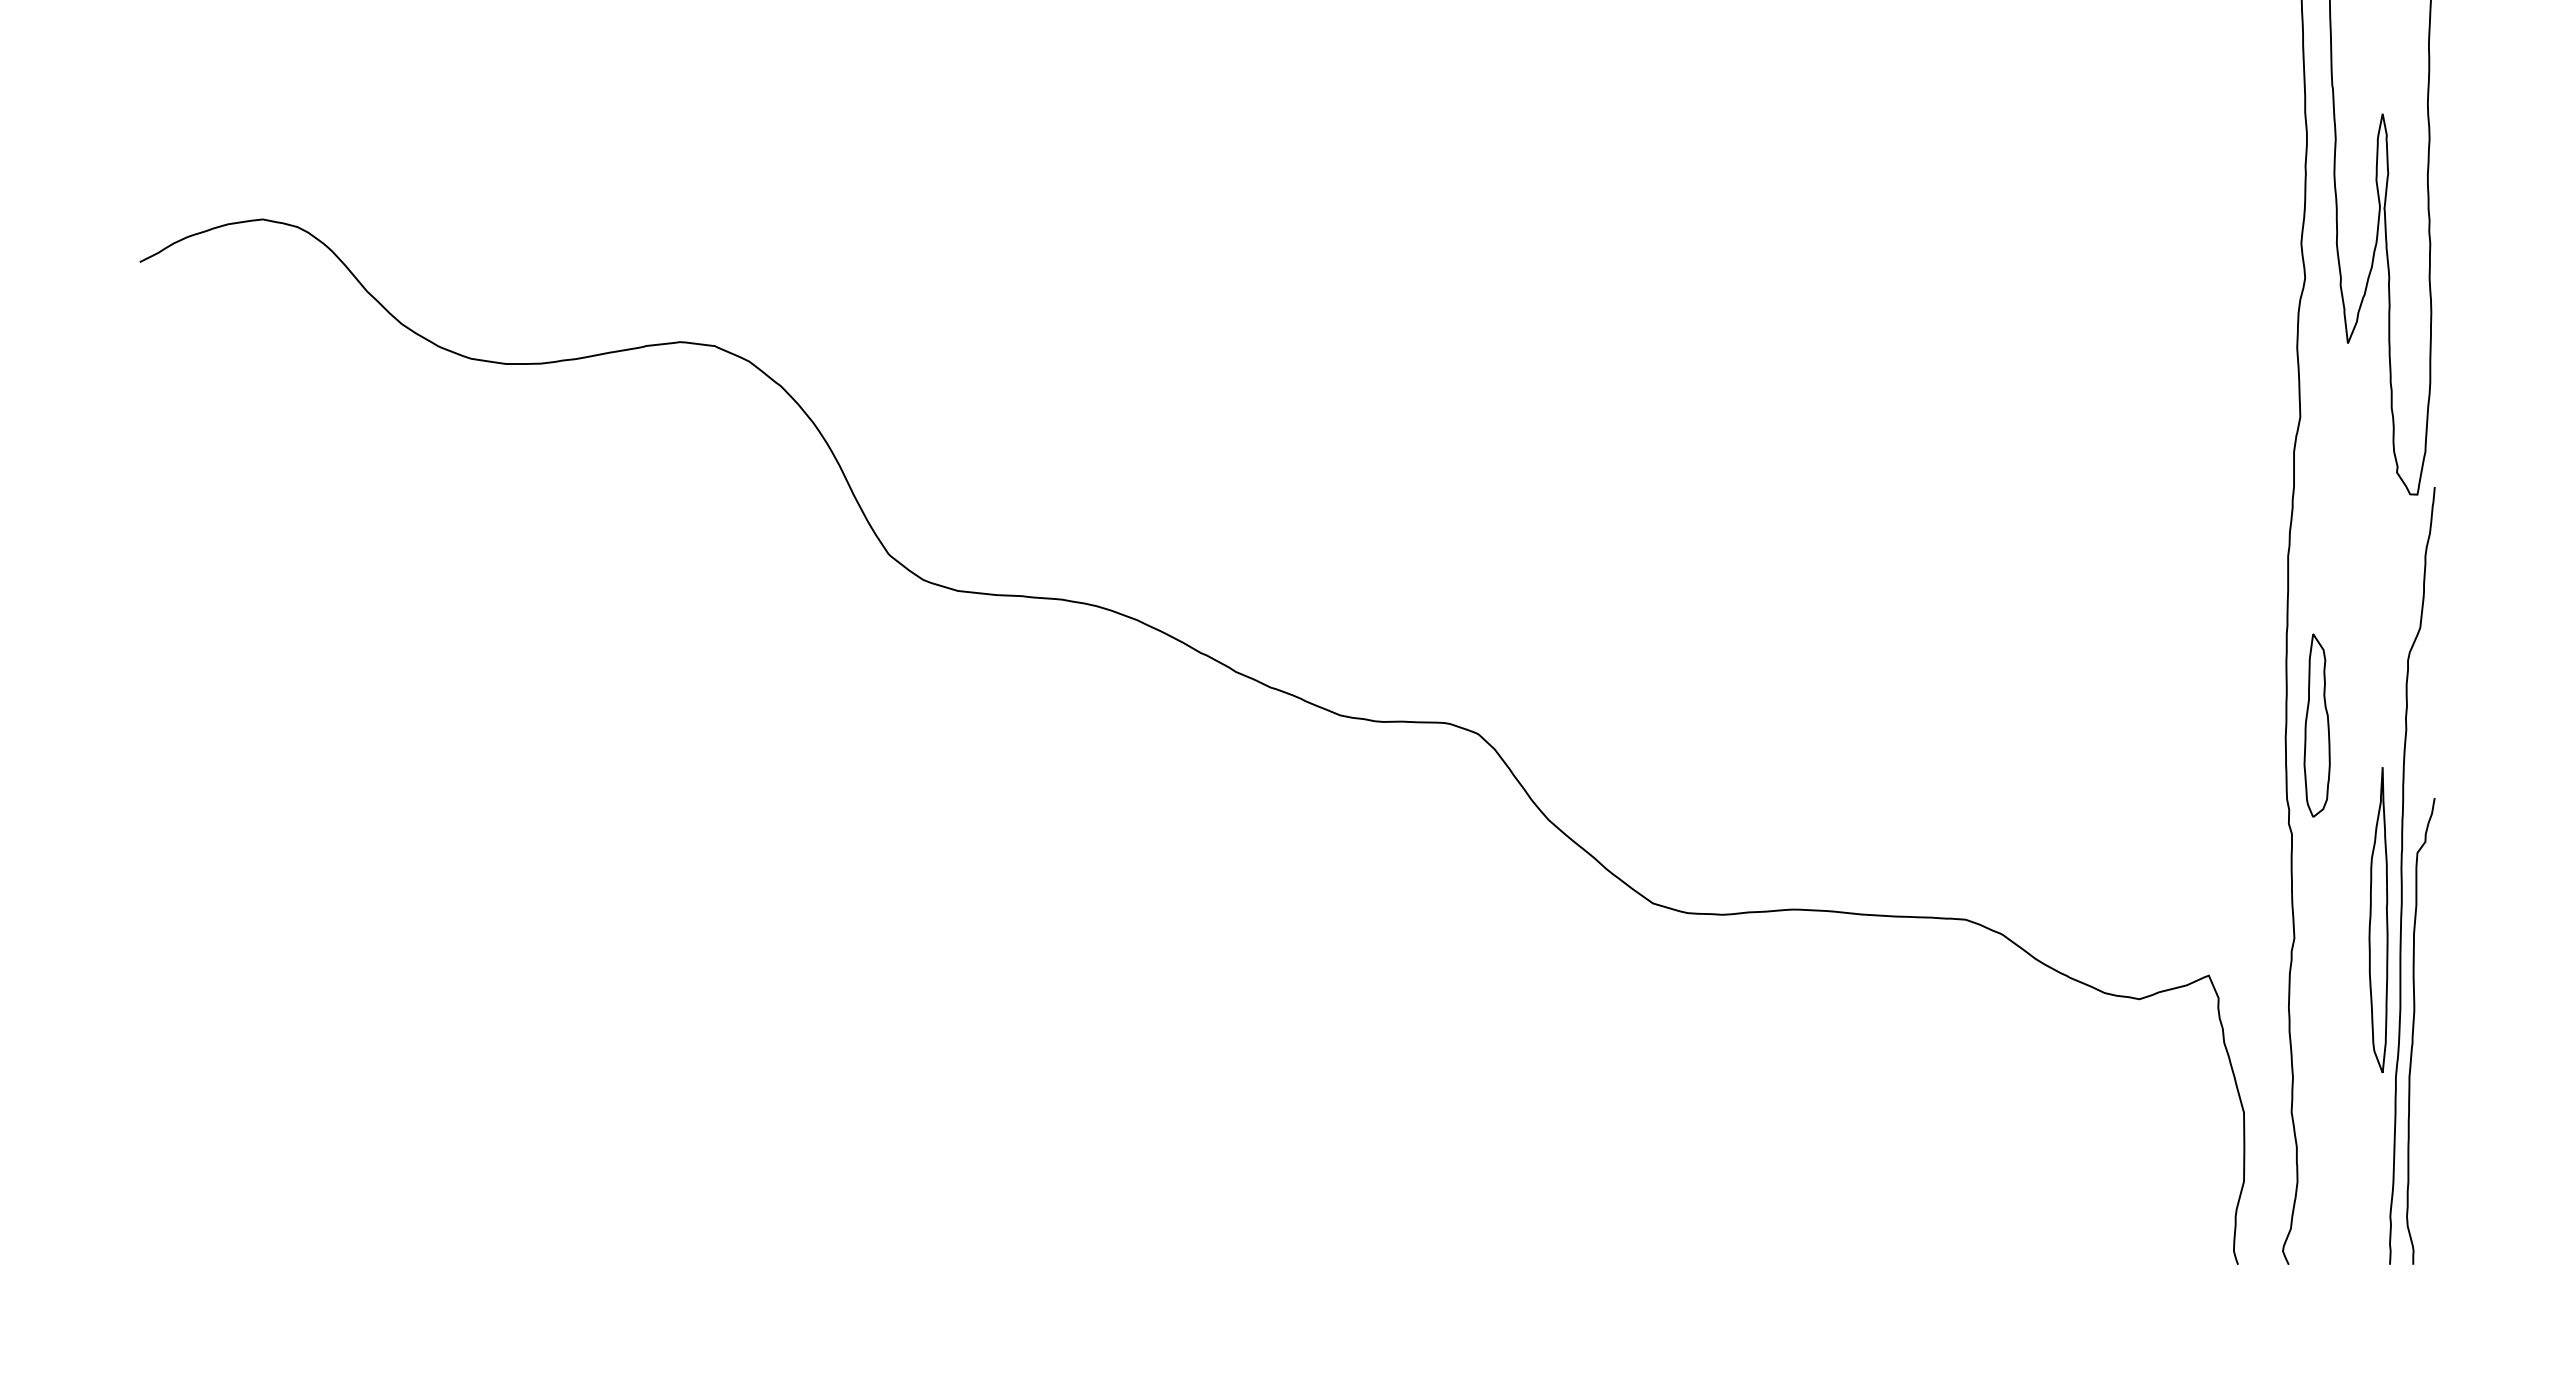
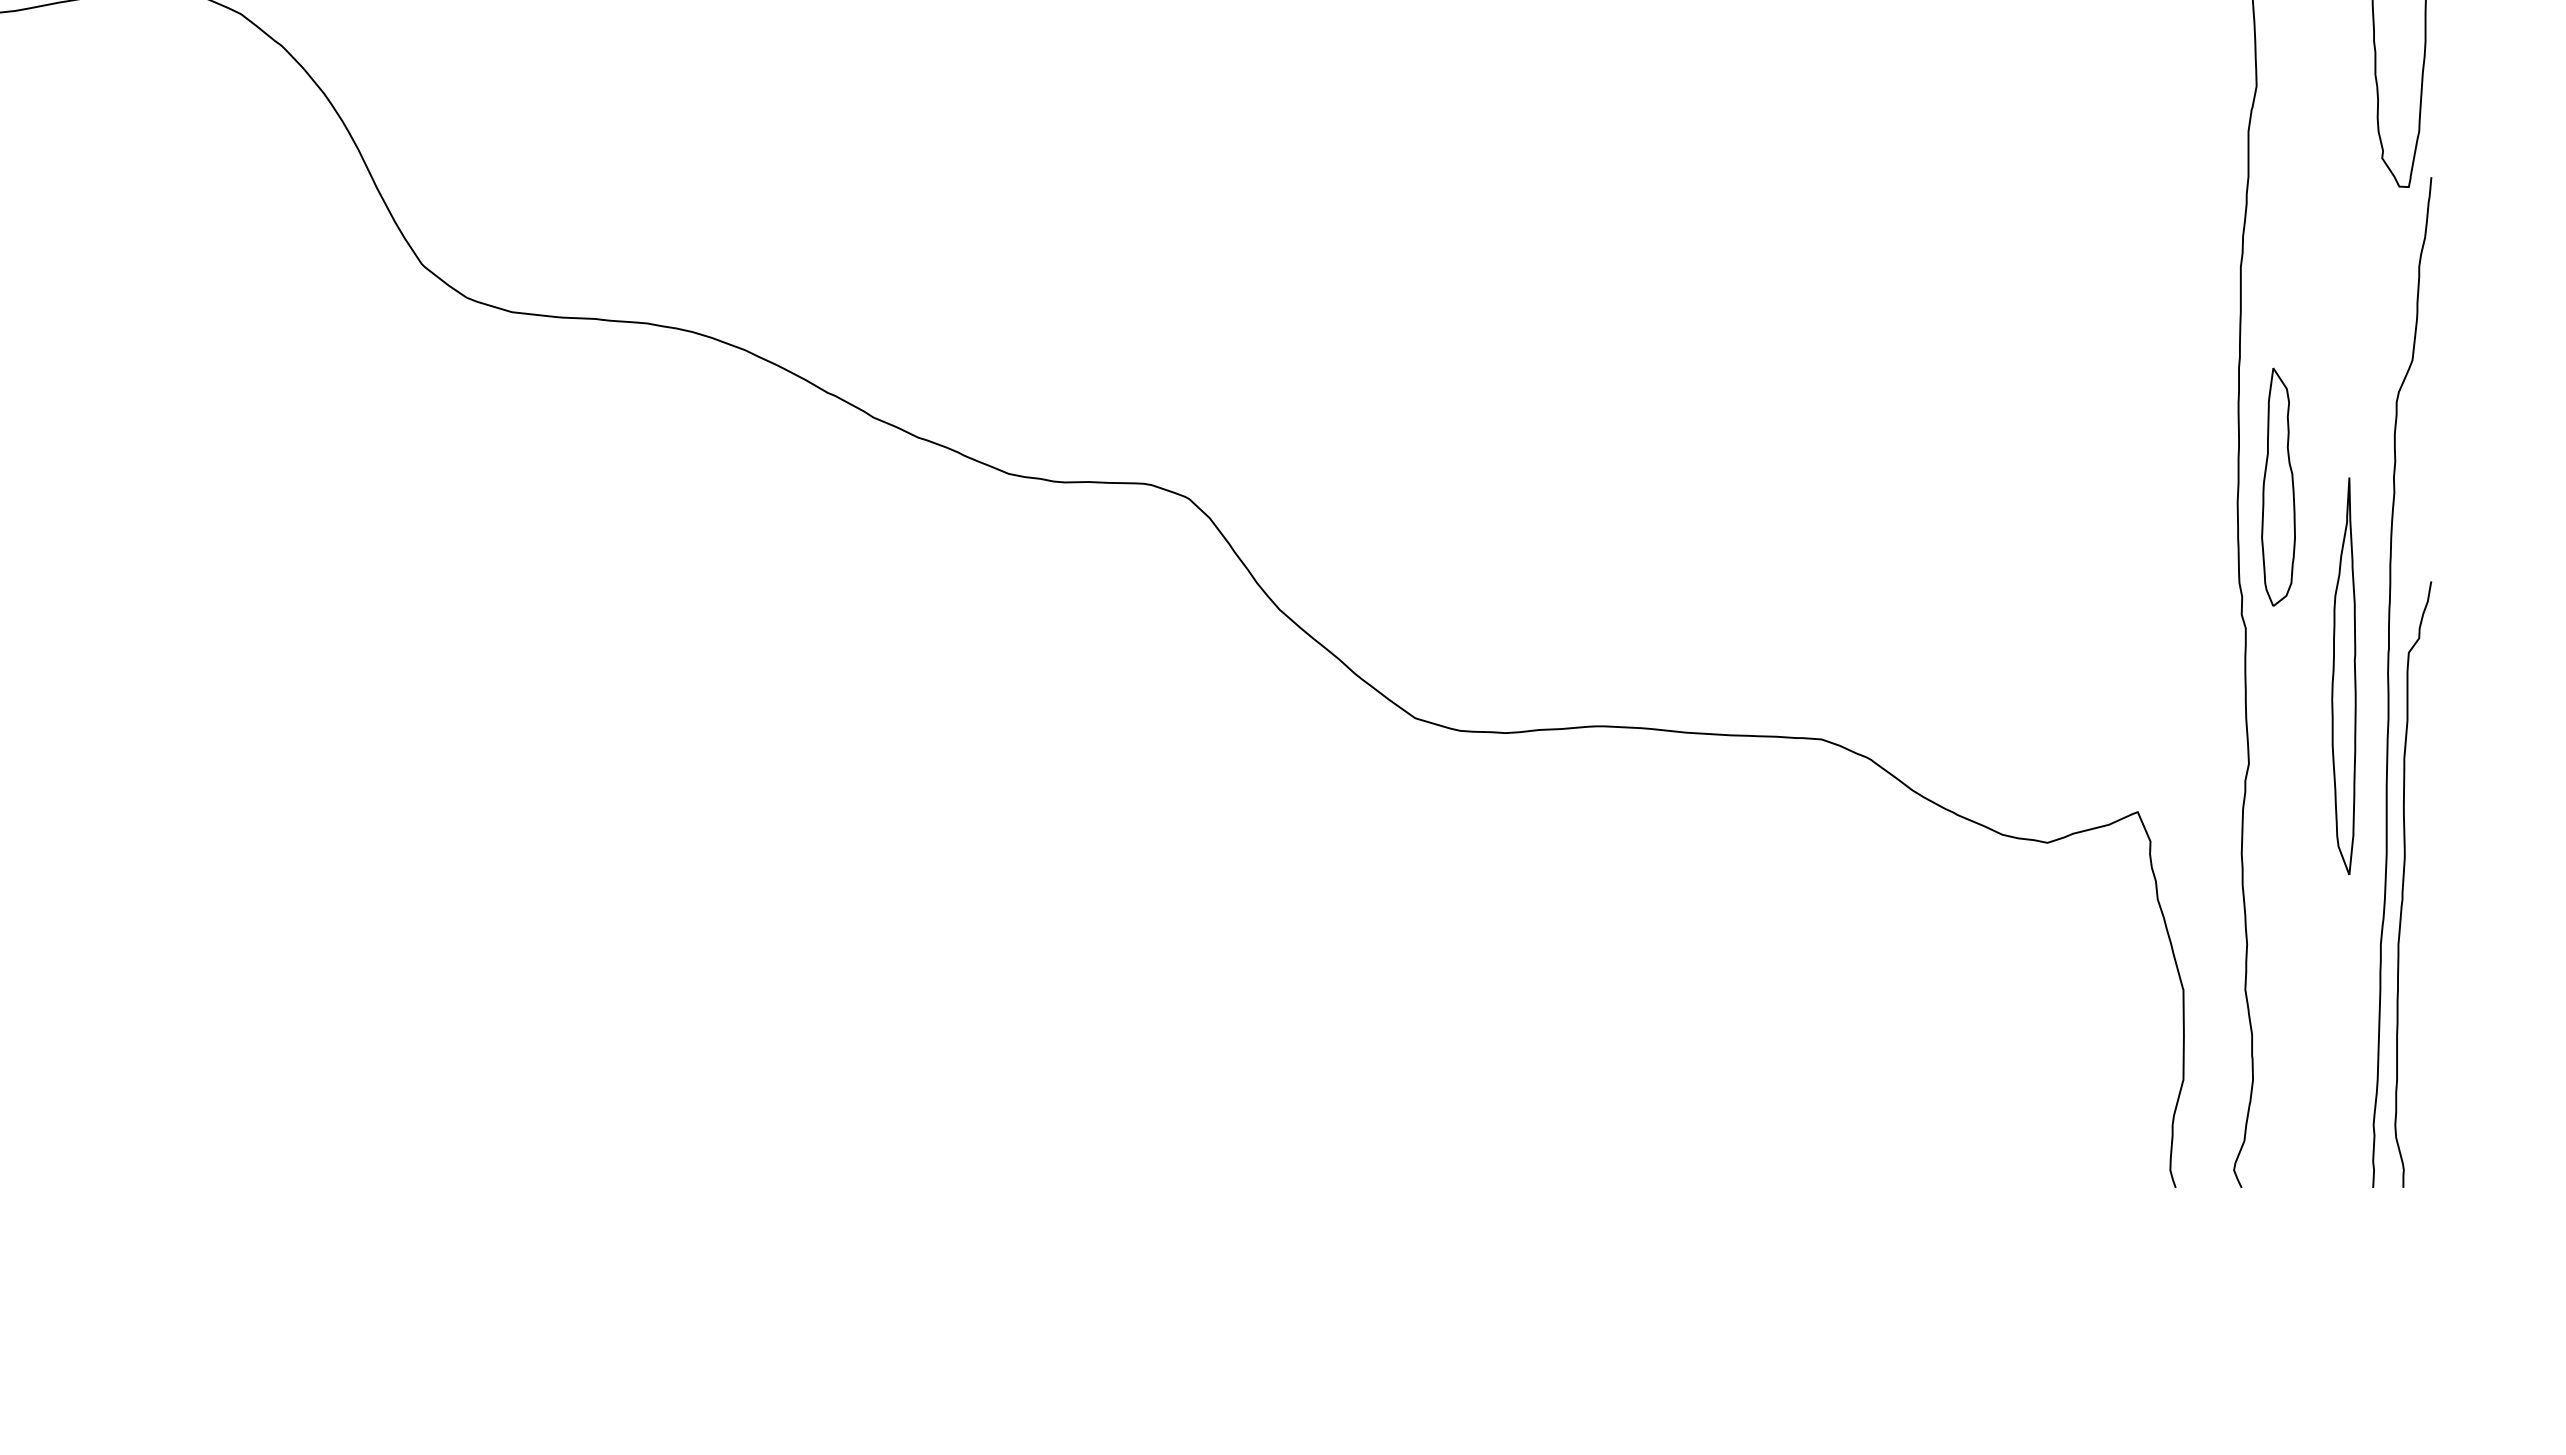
part: (2378, 919) -> (2343, 675), moved

